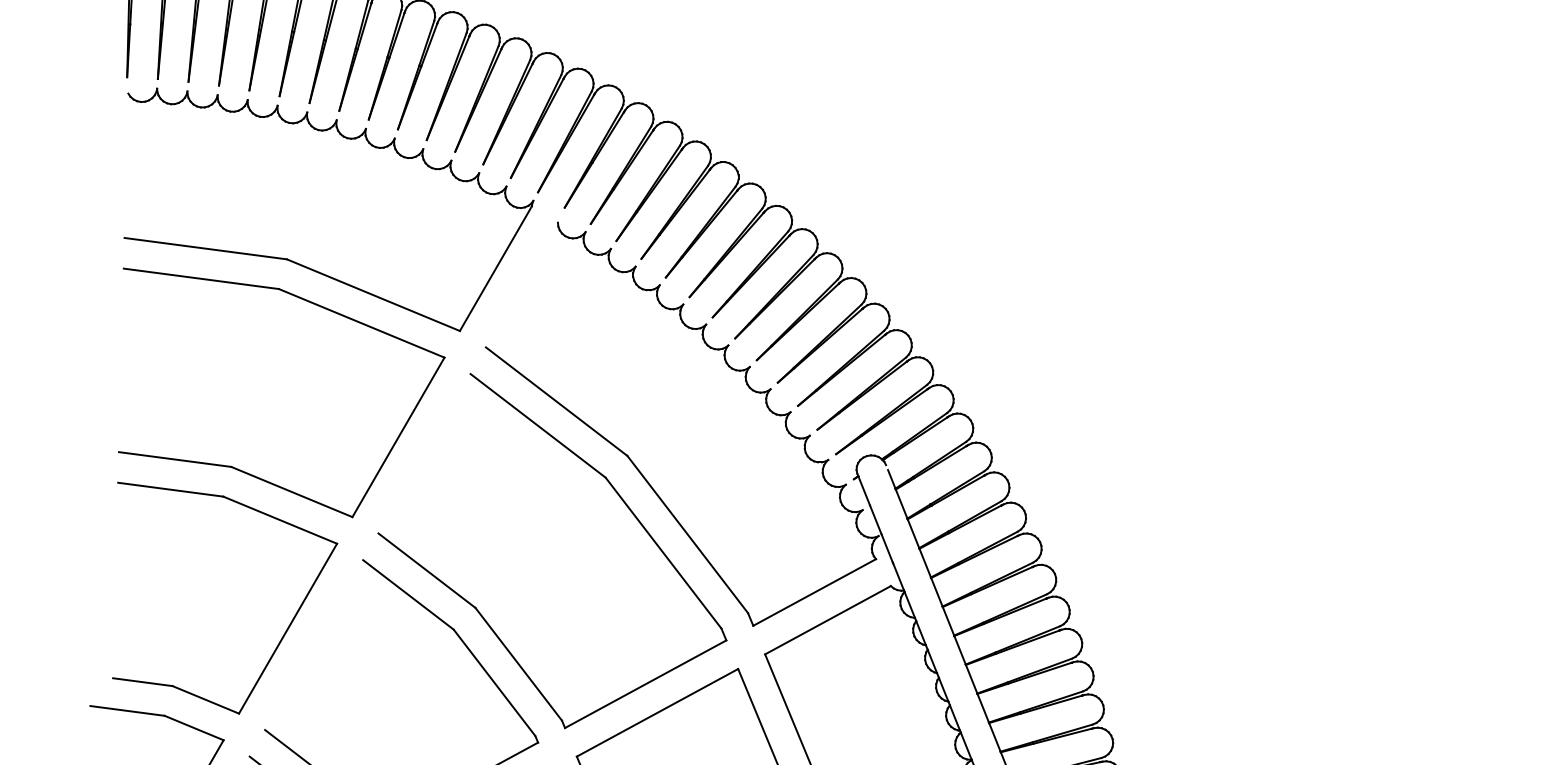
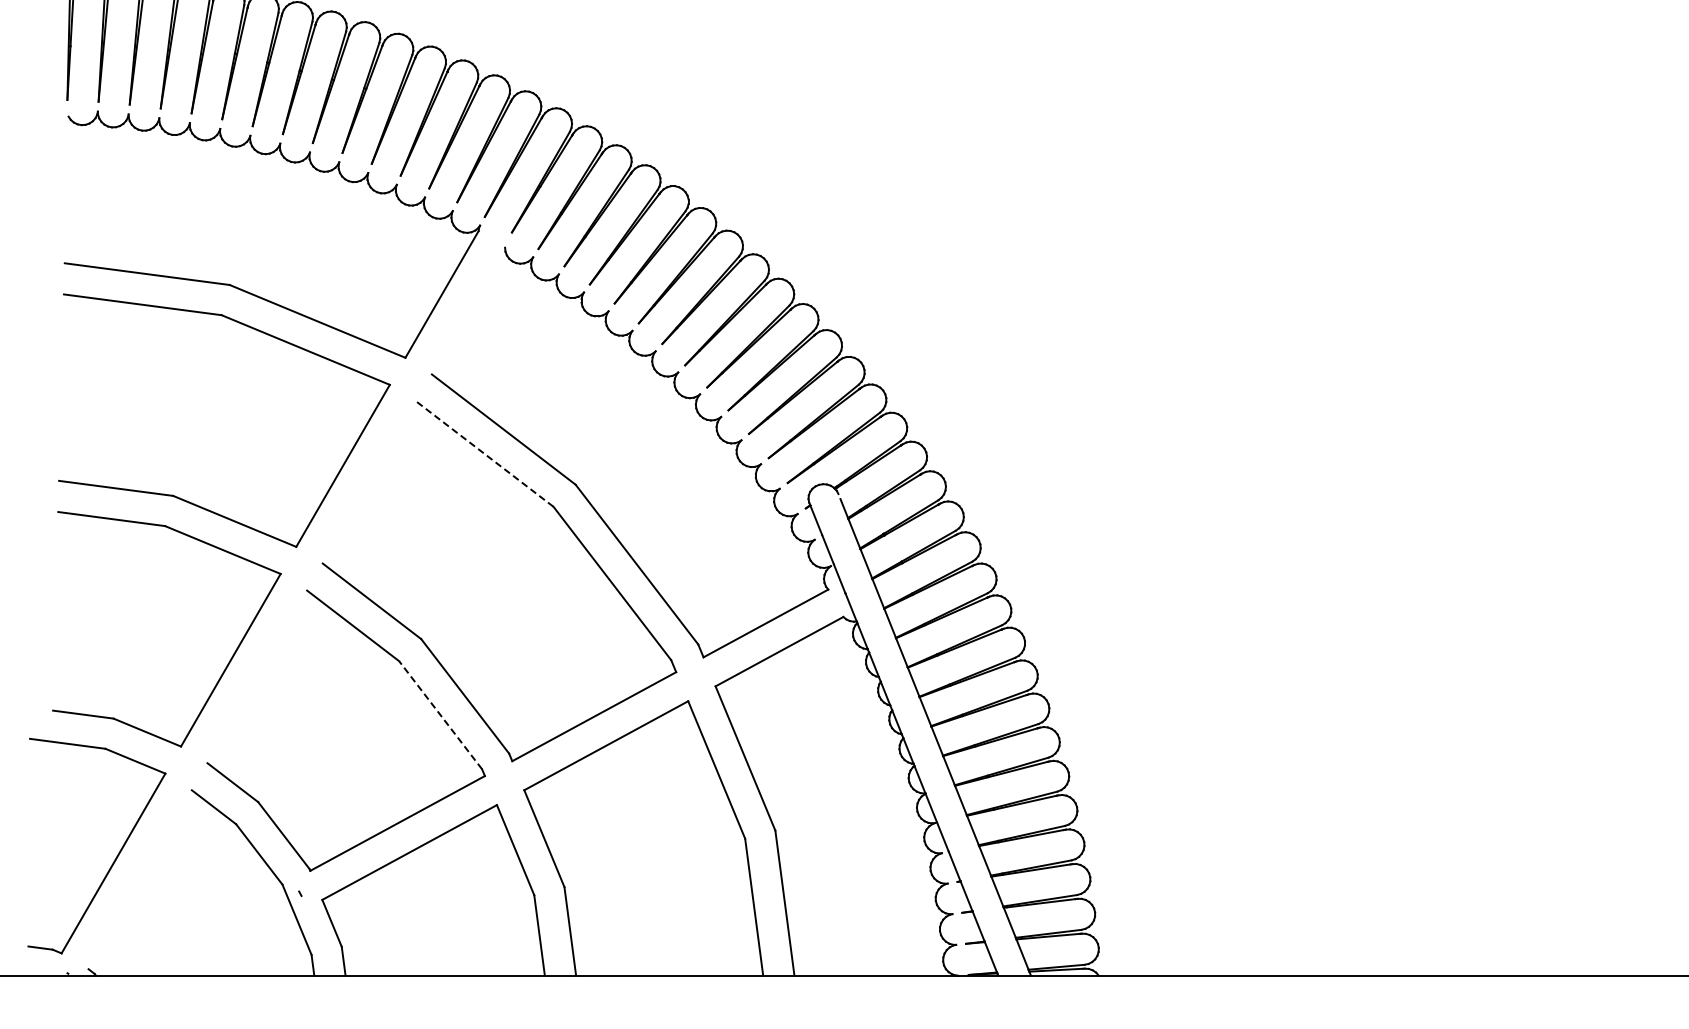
line: (537, 425) -> (484, 453), solid -> dashed
line: (494, 682) -> (440, 714), solid -> dashed

